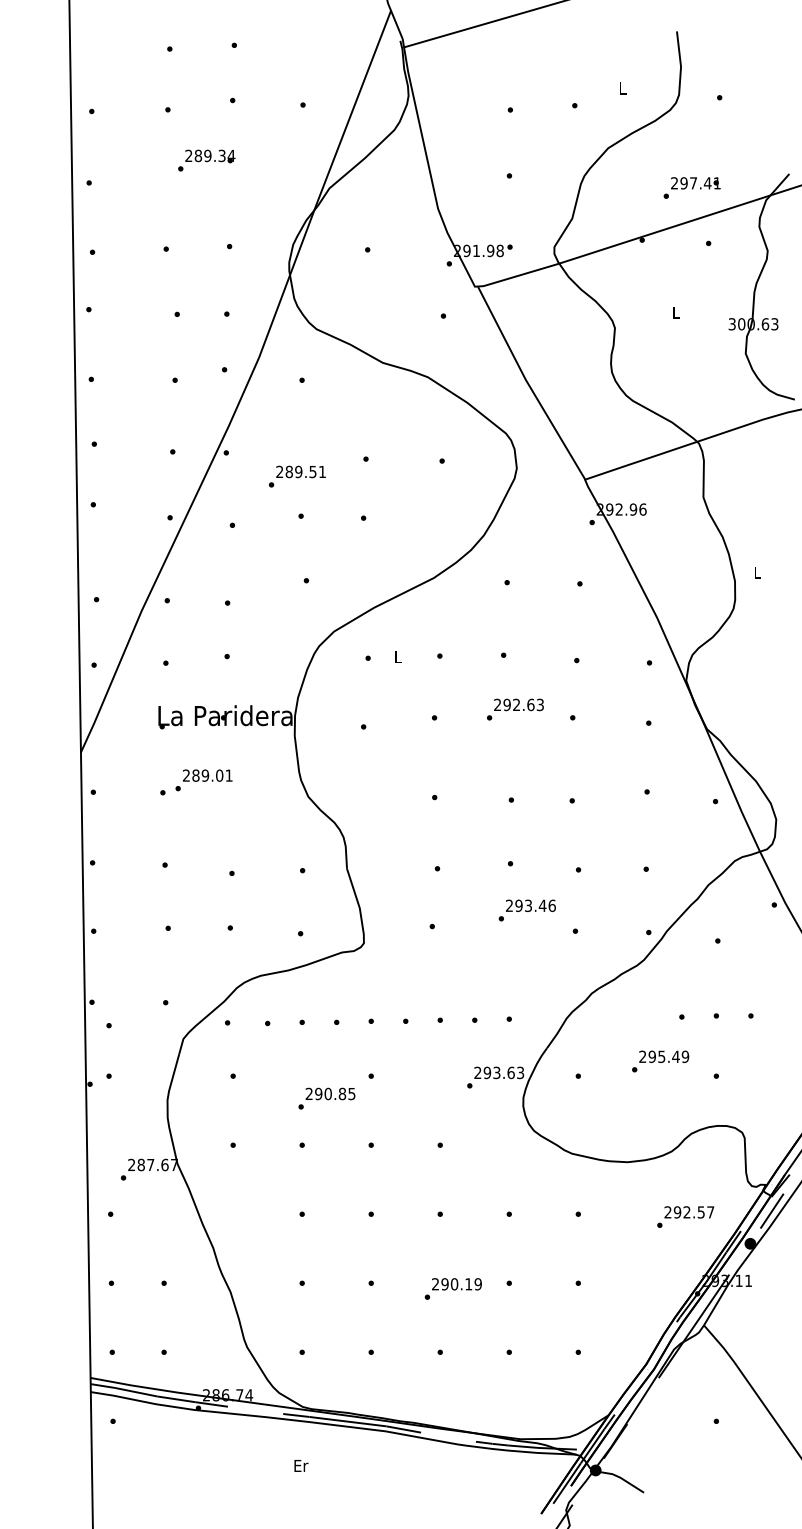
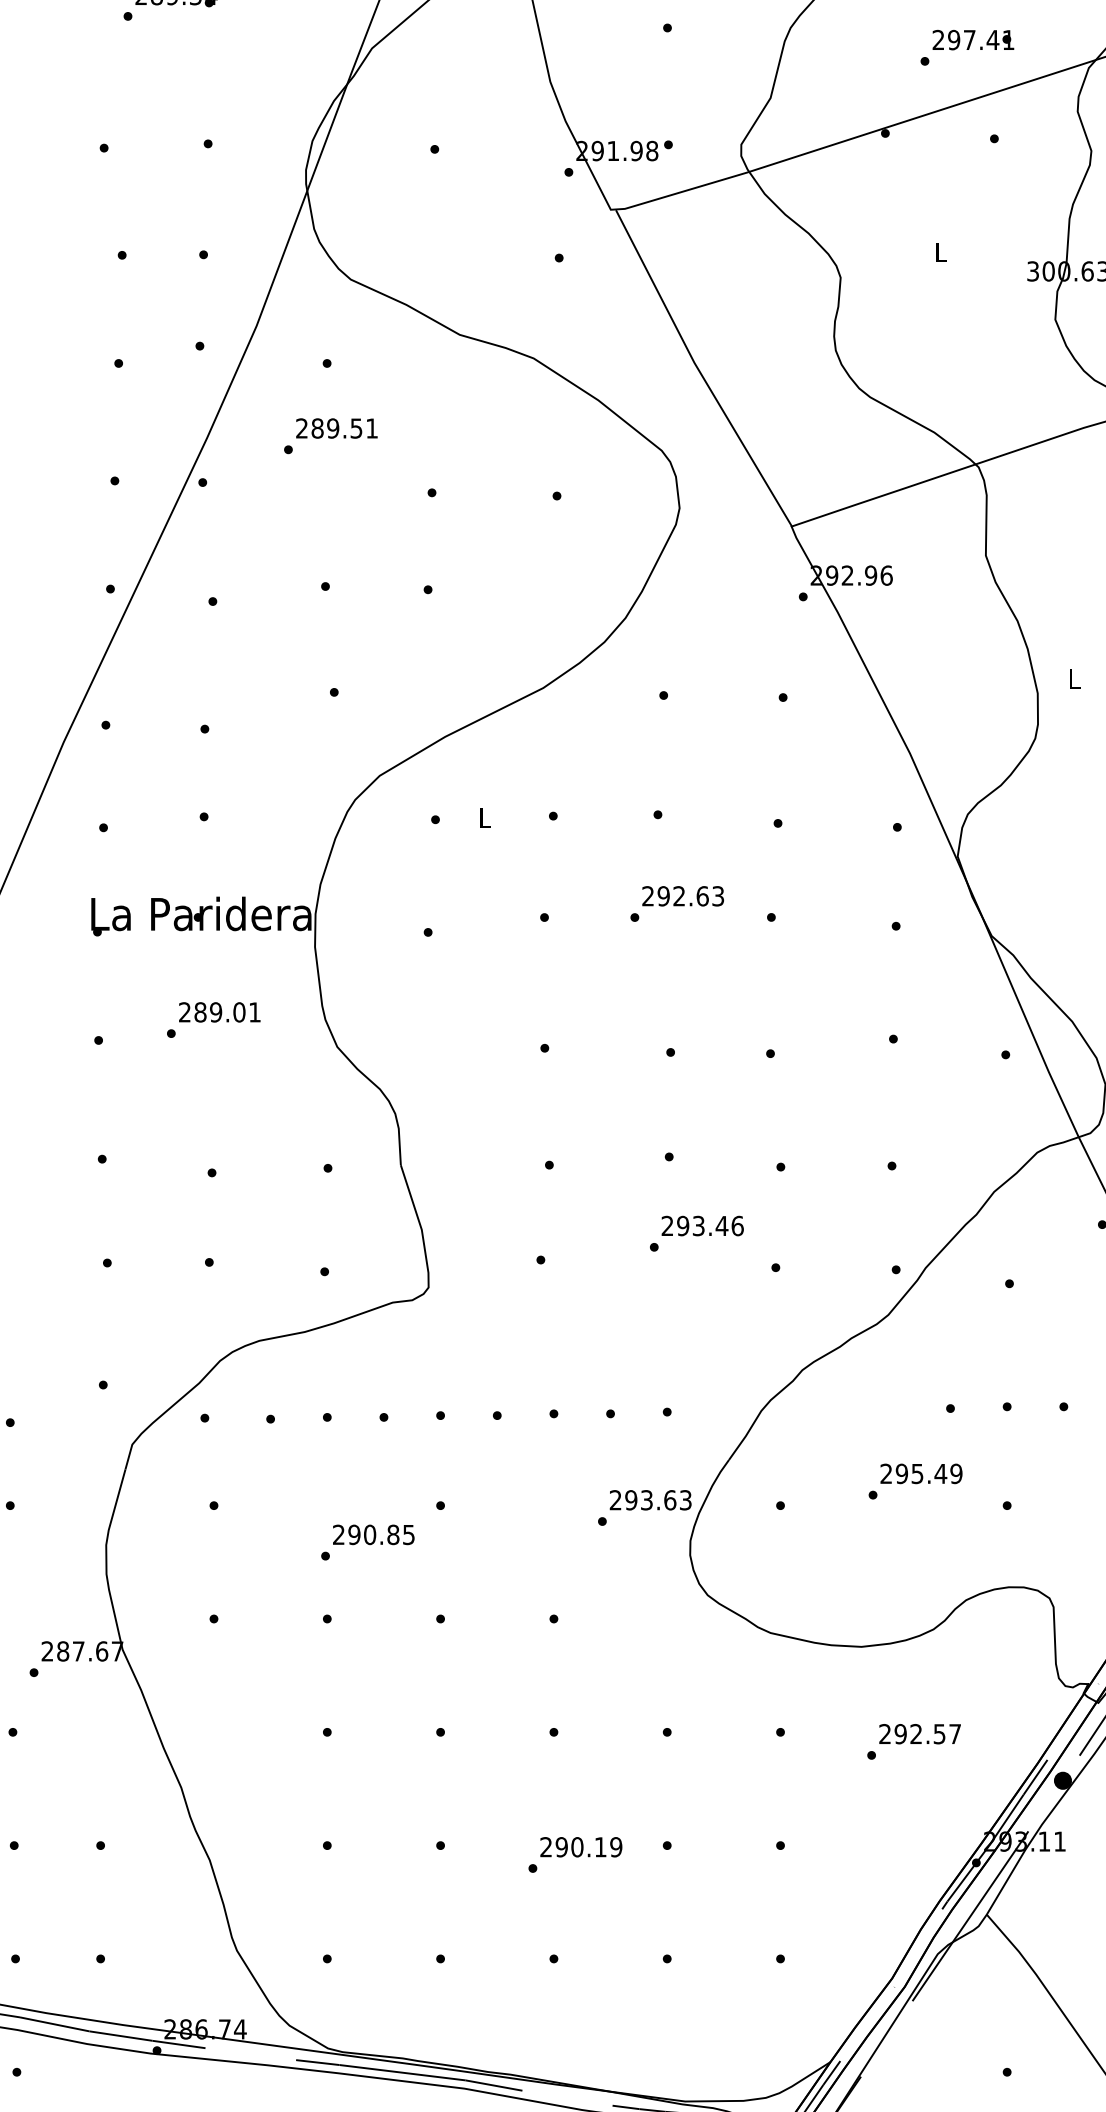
text: (297, 476) -> (331, 435), moved
text: (203, 780) -> (212, 1020), moved
text: (685, 1216) -> (913, 1740), moved

